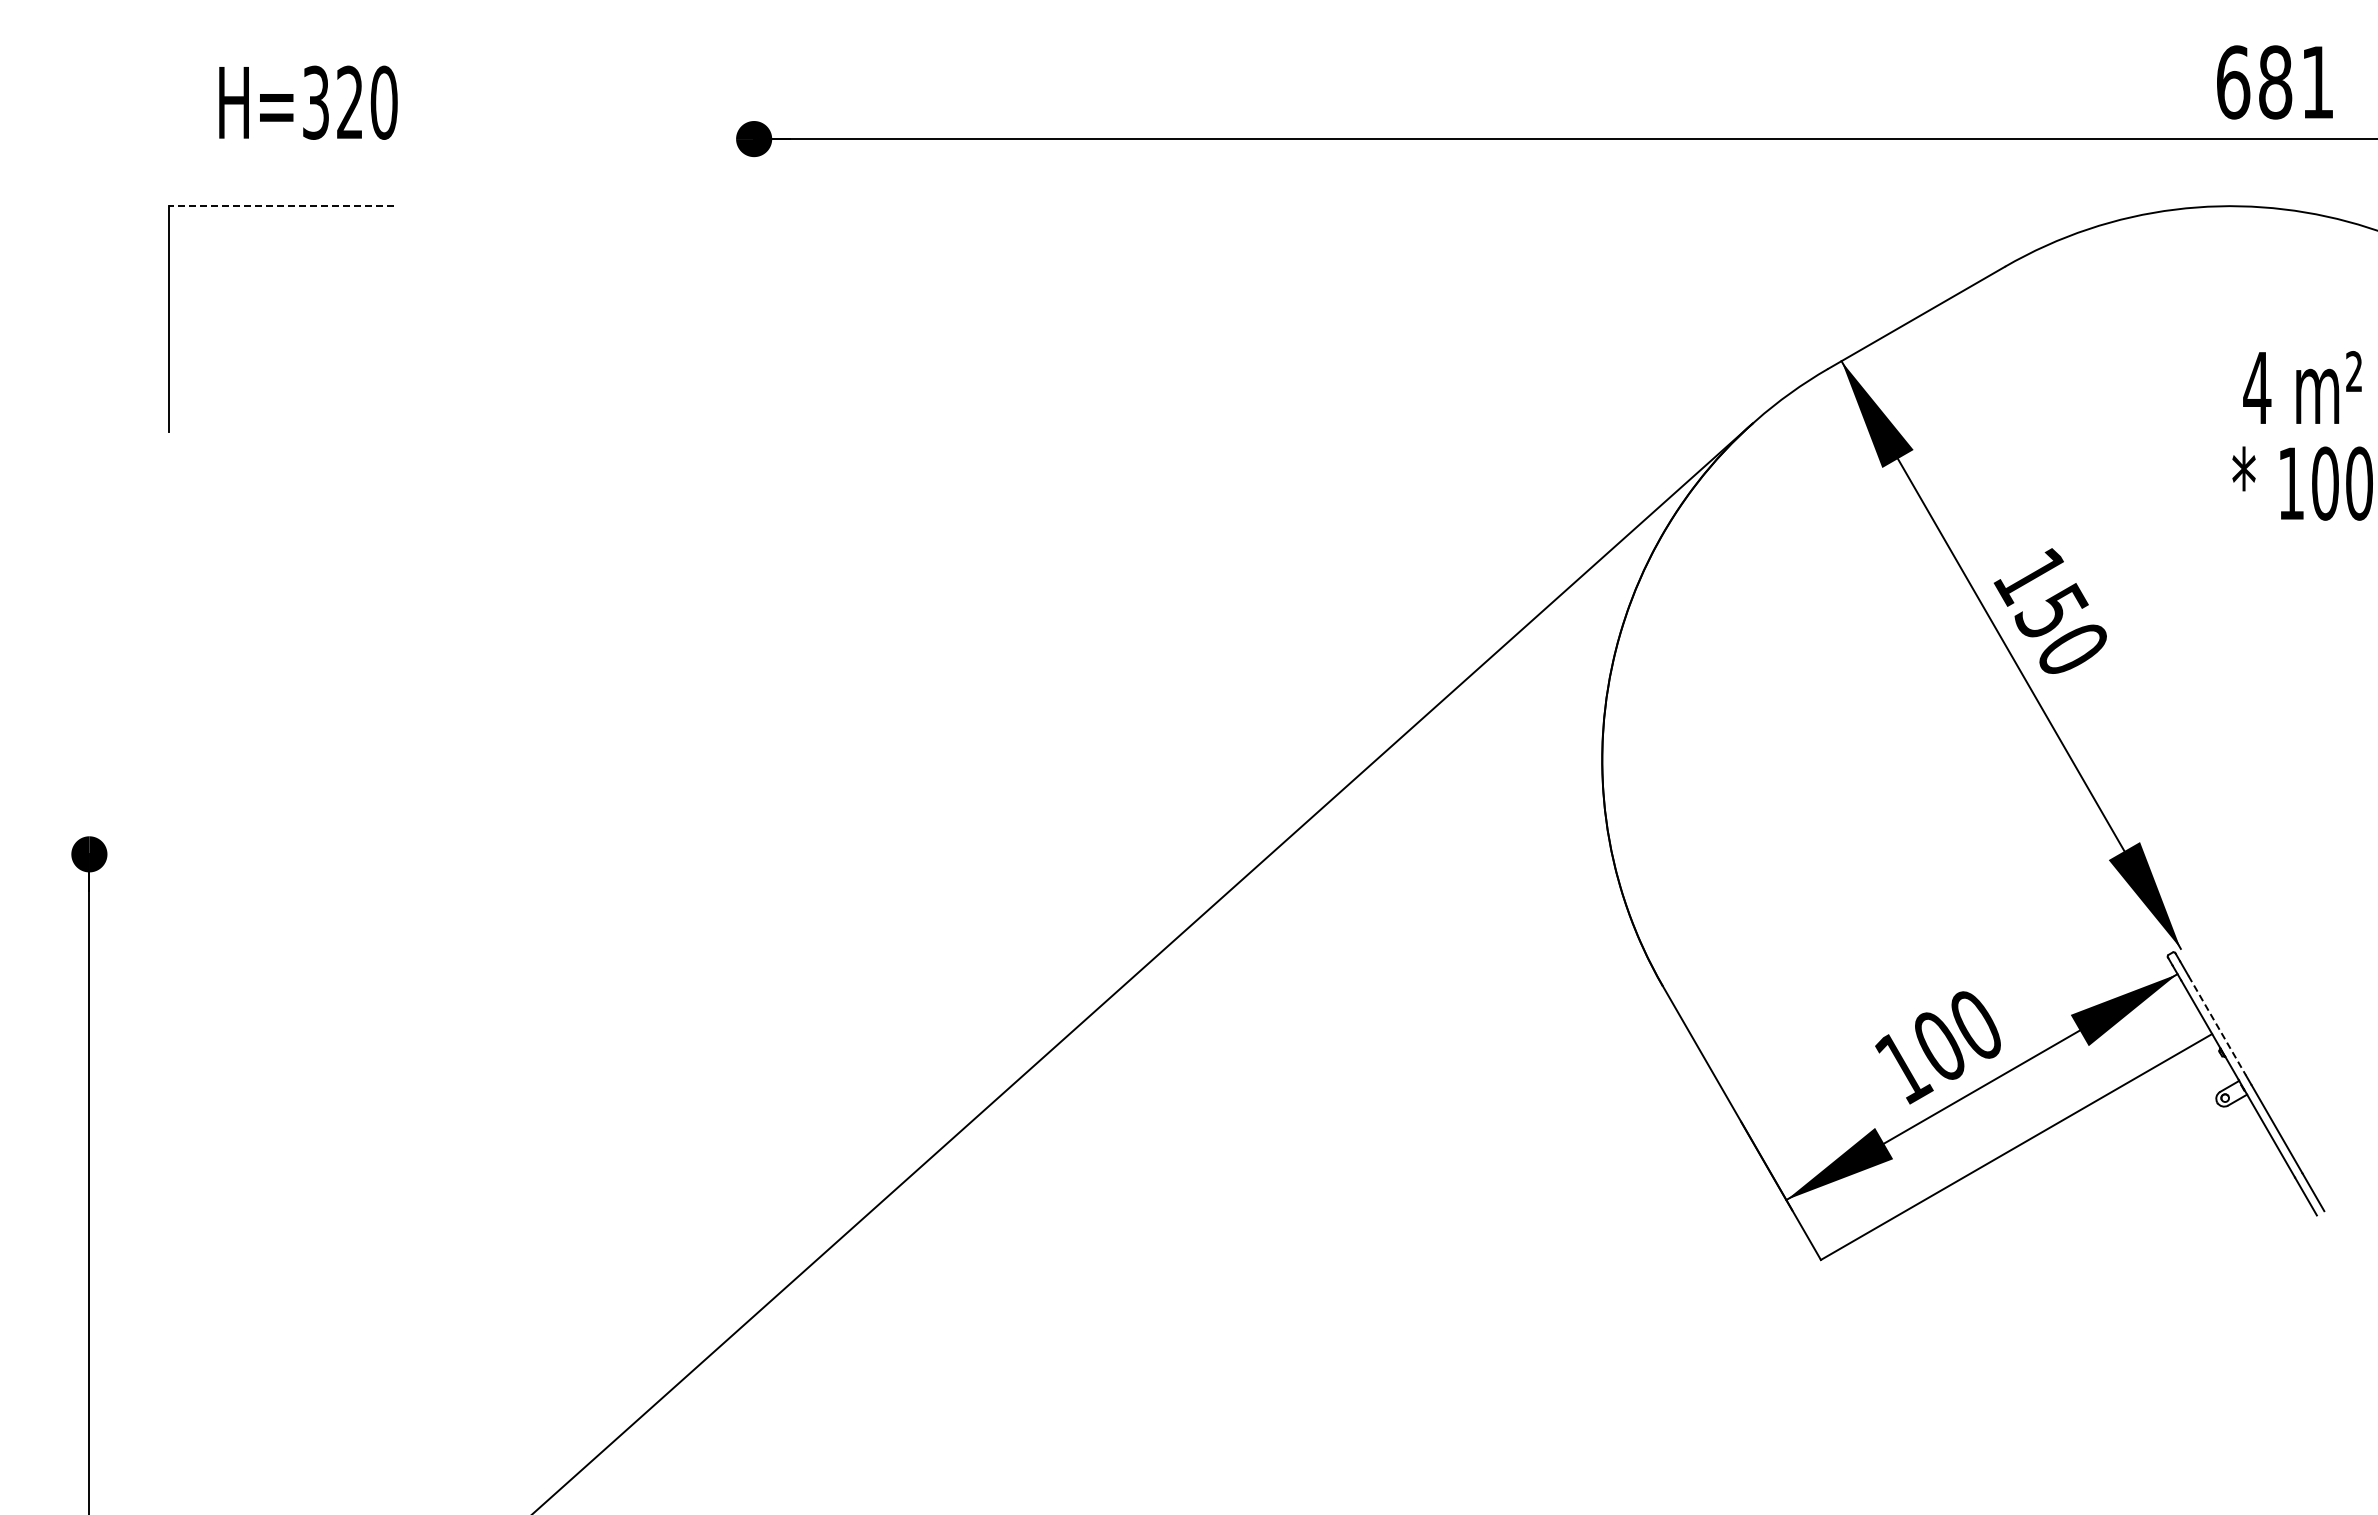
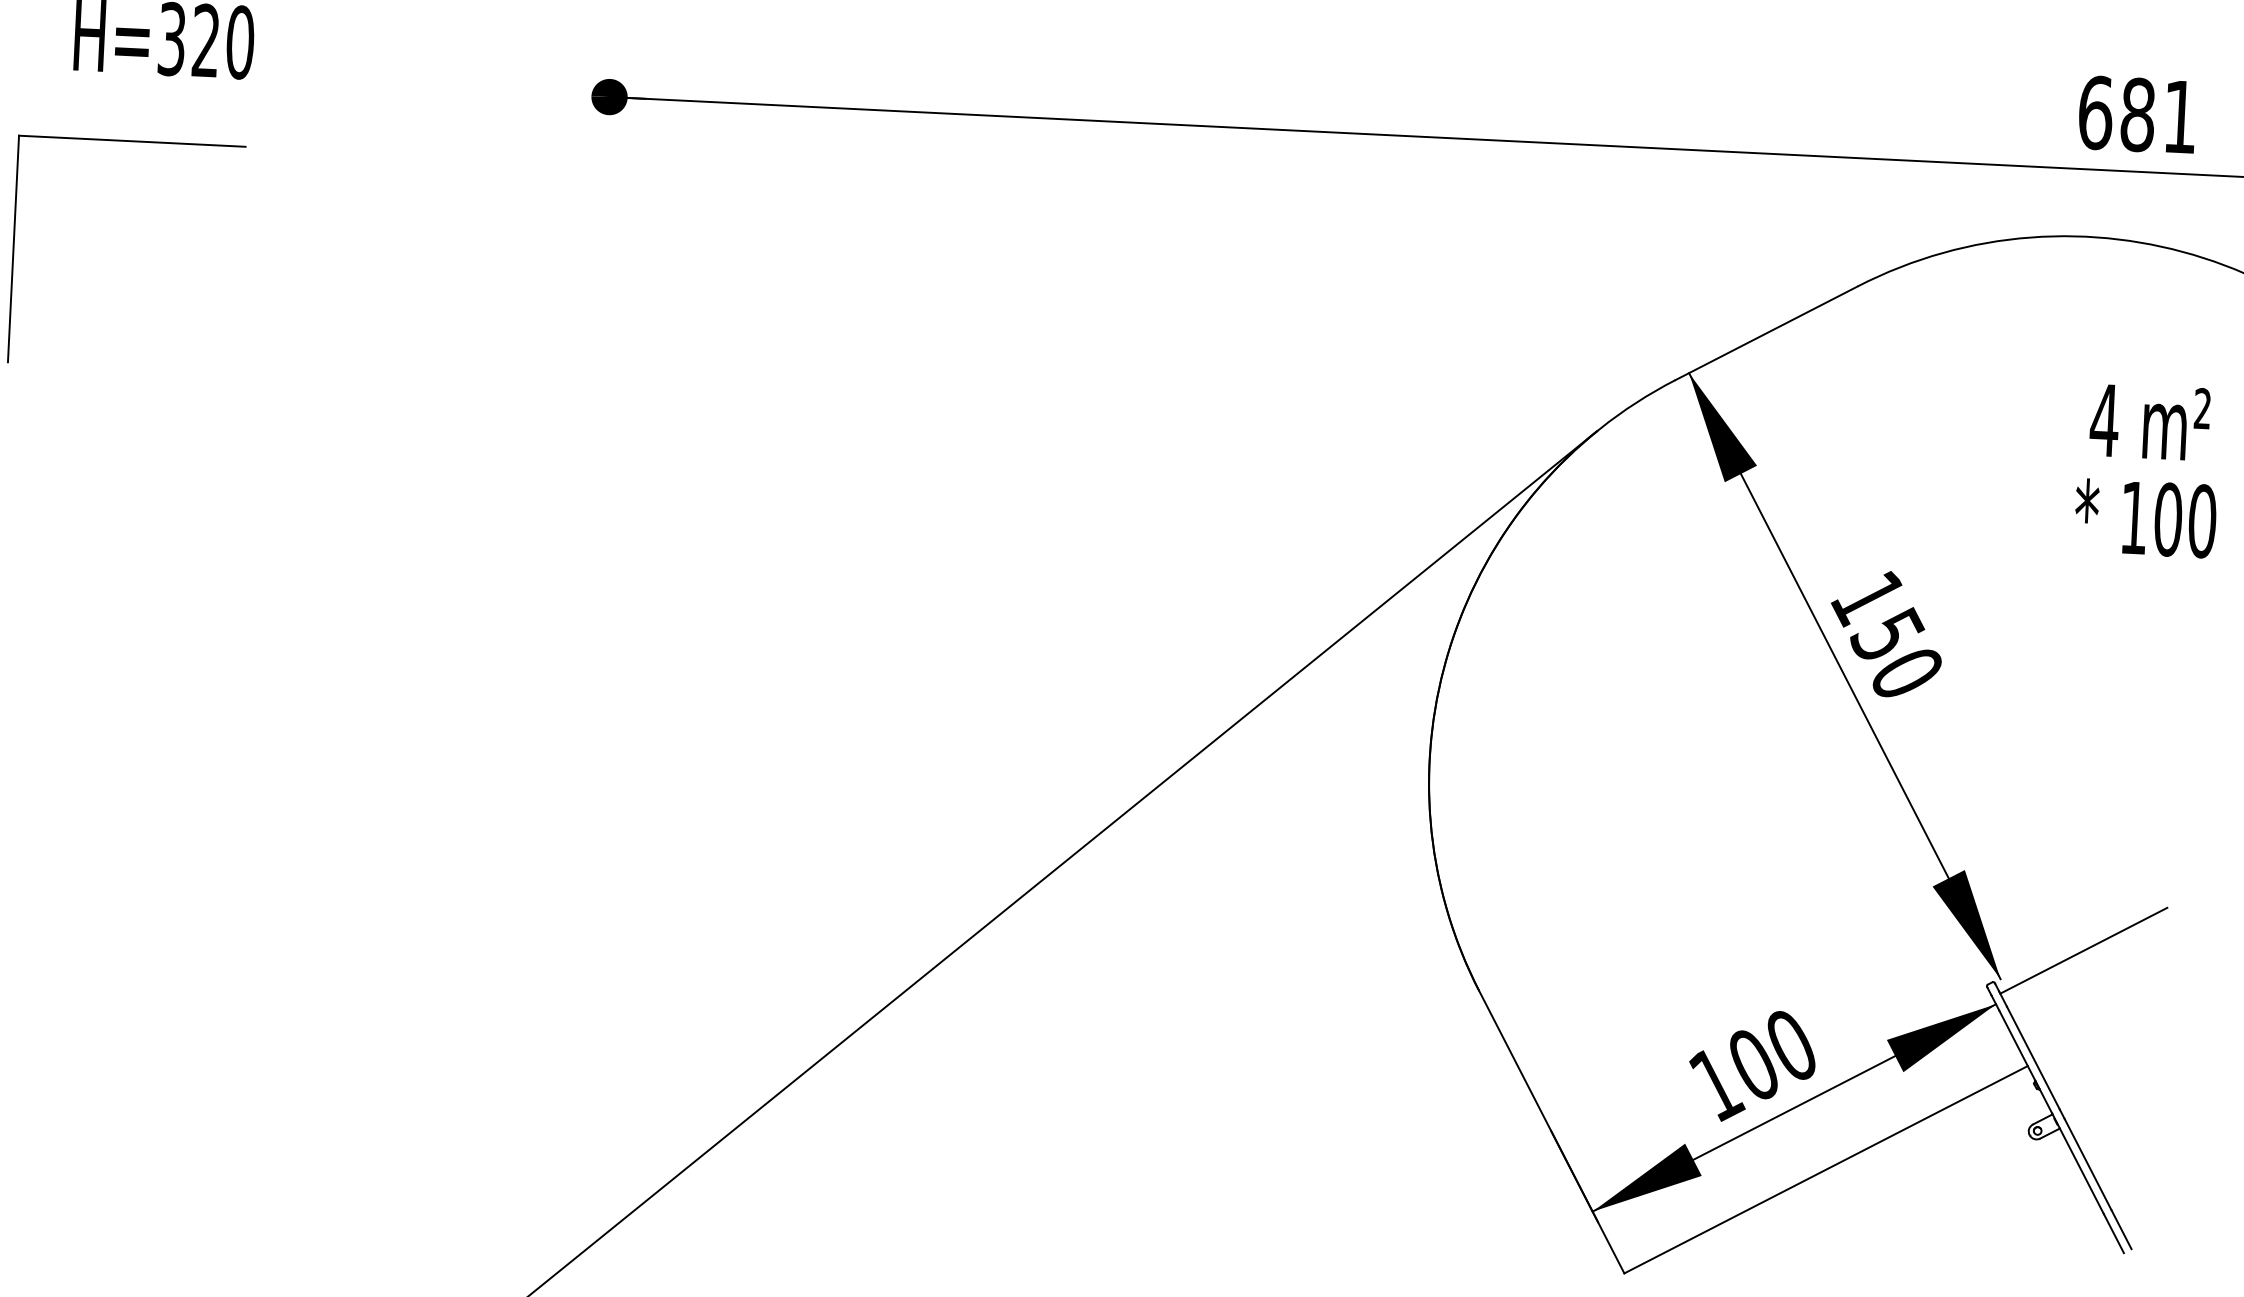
line: (281, 206) -> (132, 141), dashed -> solid
line: (2262, 916) -> (2084, 950), added
line: (2217, 1025) -> (2033, 1057), dashed -> solid

